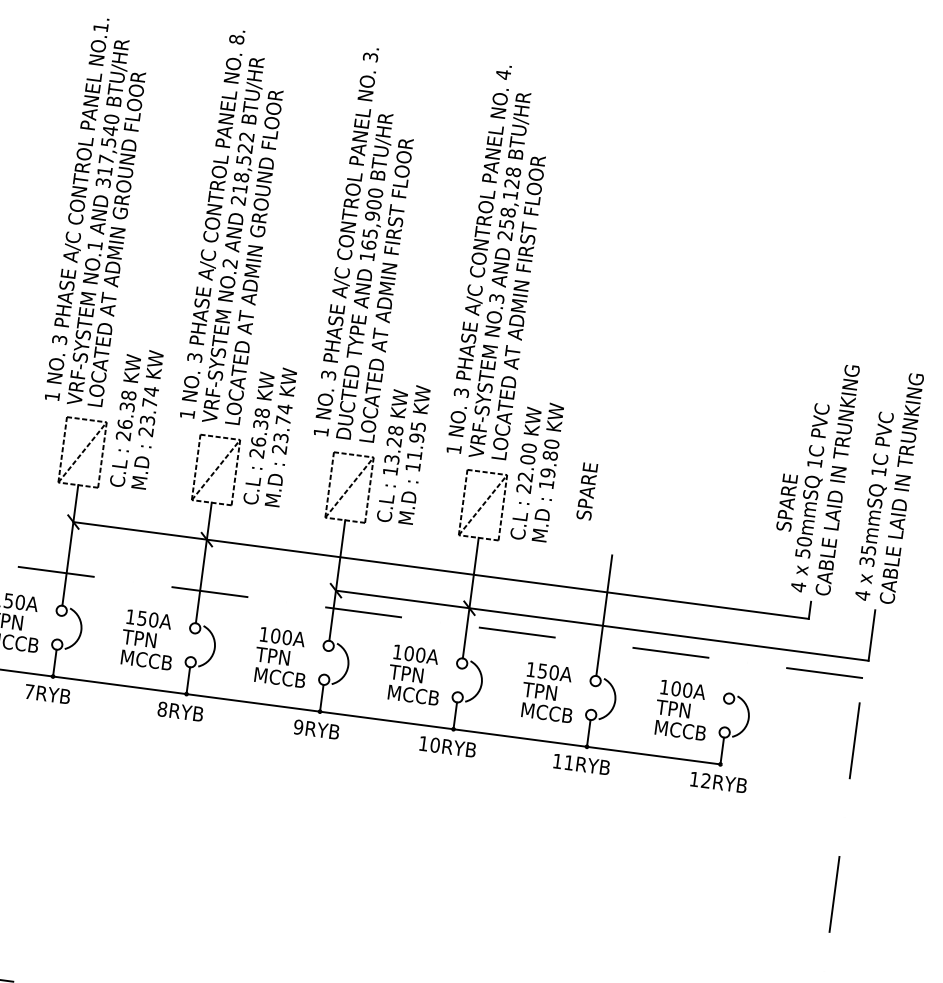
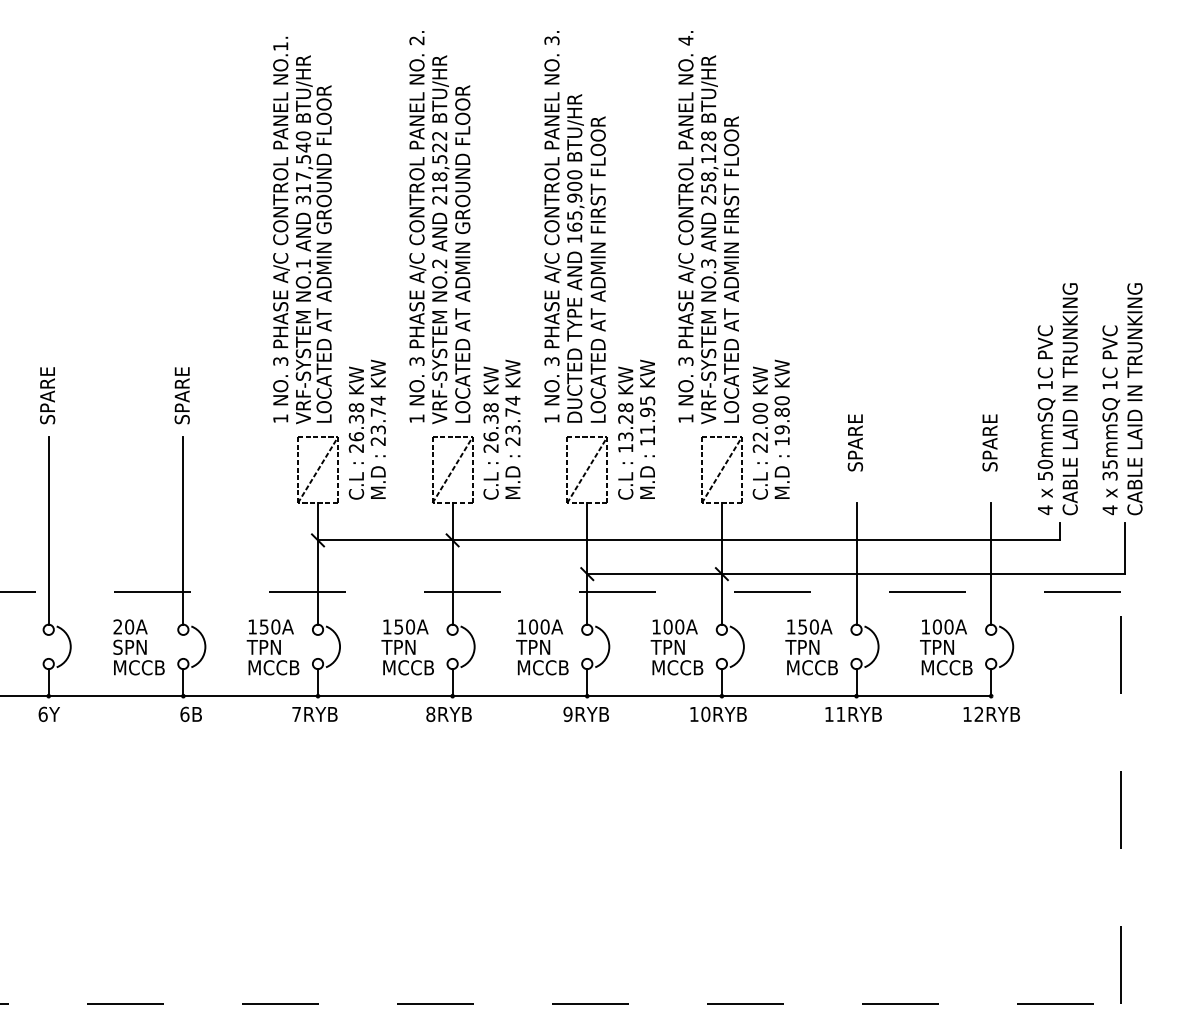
text: (236, 39) -> (416, 40), 8. -> 2.
text: (586, 490) -> (854, 442), moved
text: (786, 502) -> (989, 442), moved
line: (738, 632) -> (991, 563), added

